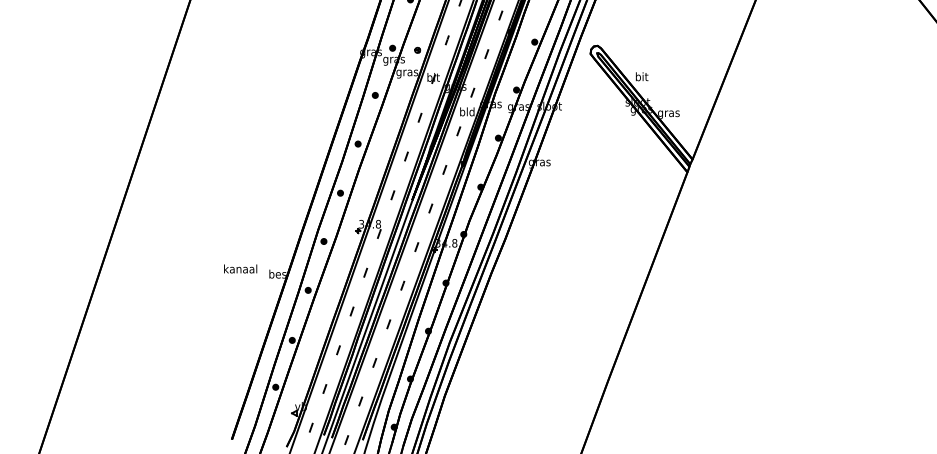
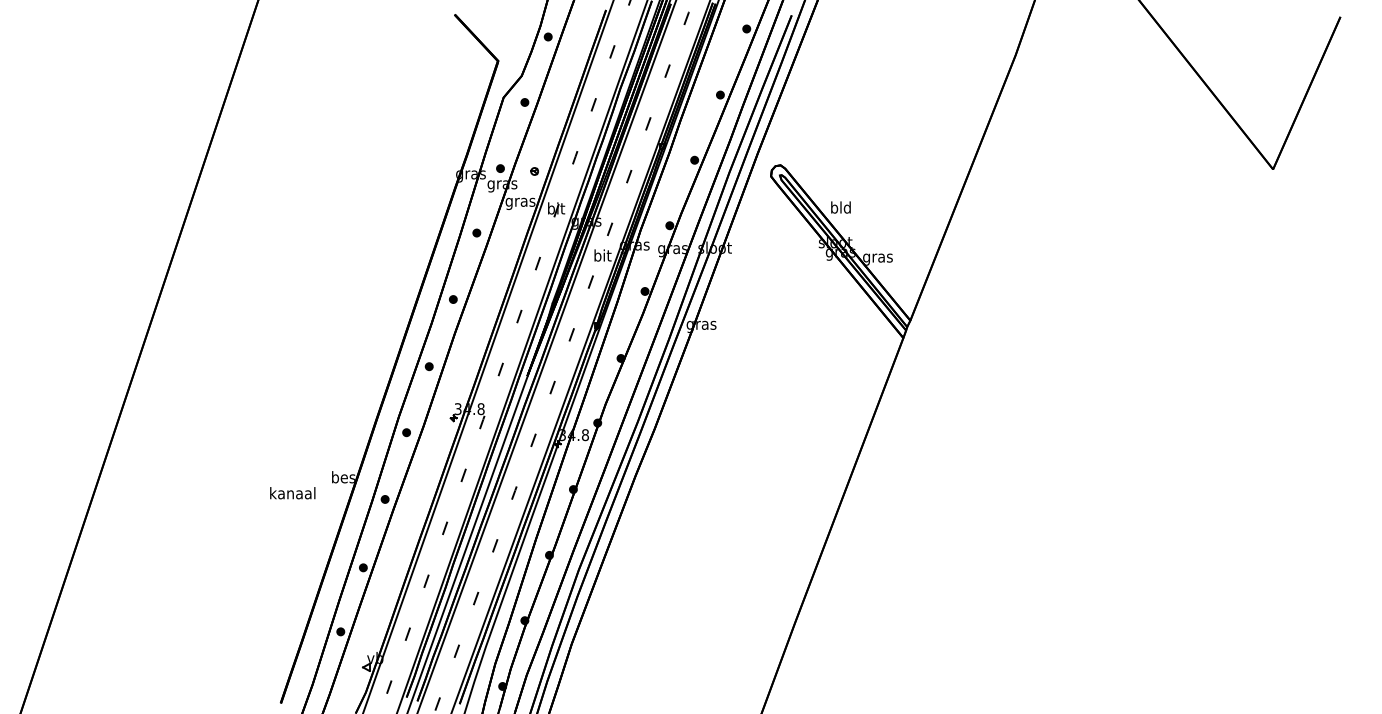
text: (641, 76) -> (840, 207), bit -> bld
text: (467, 111) -> (602, 255), bld -> bit
text: (240, 269) -> (292, 493), moved

